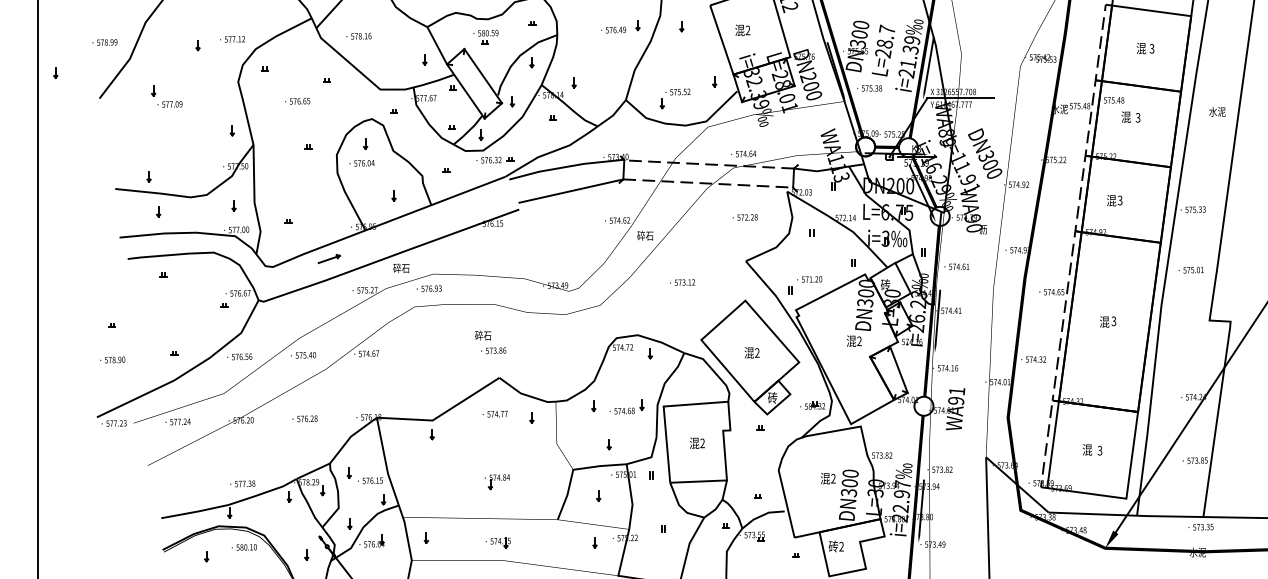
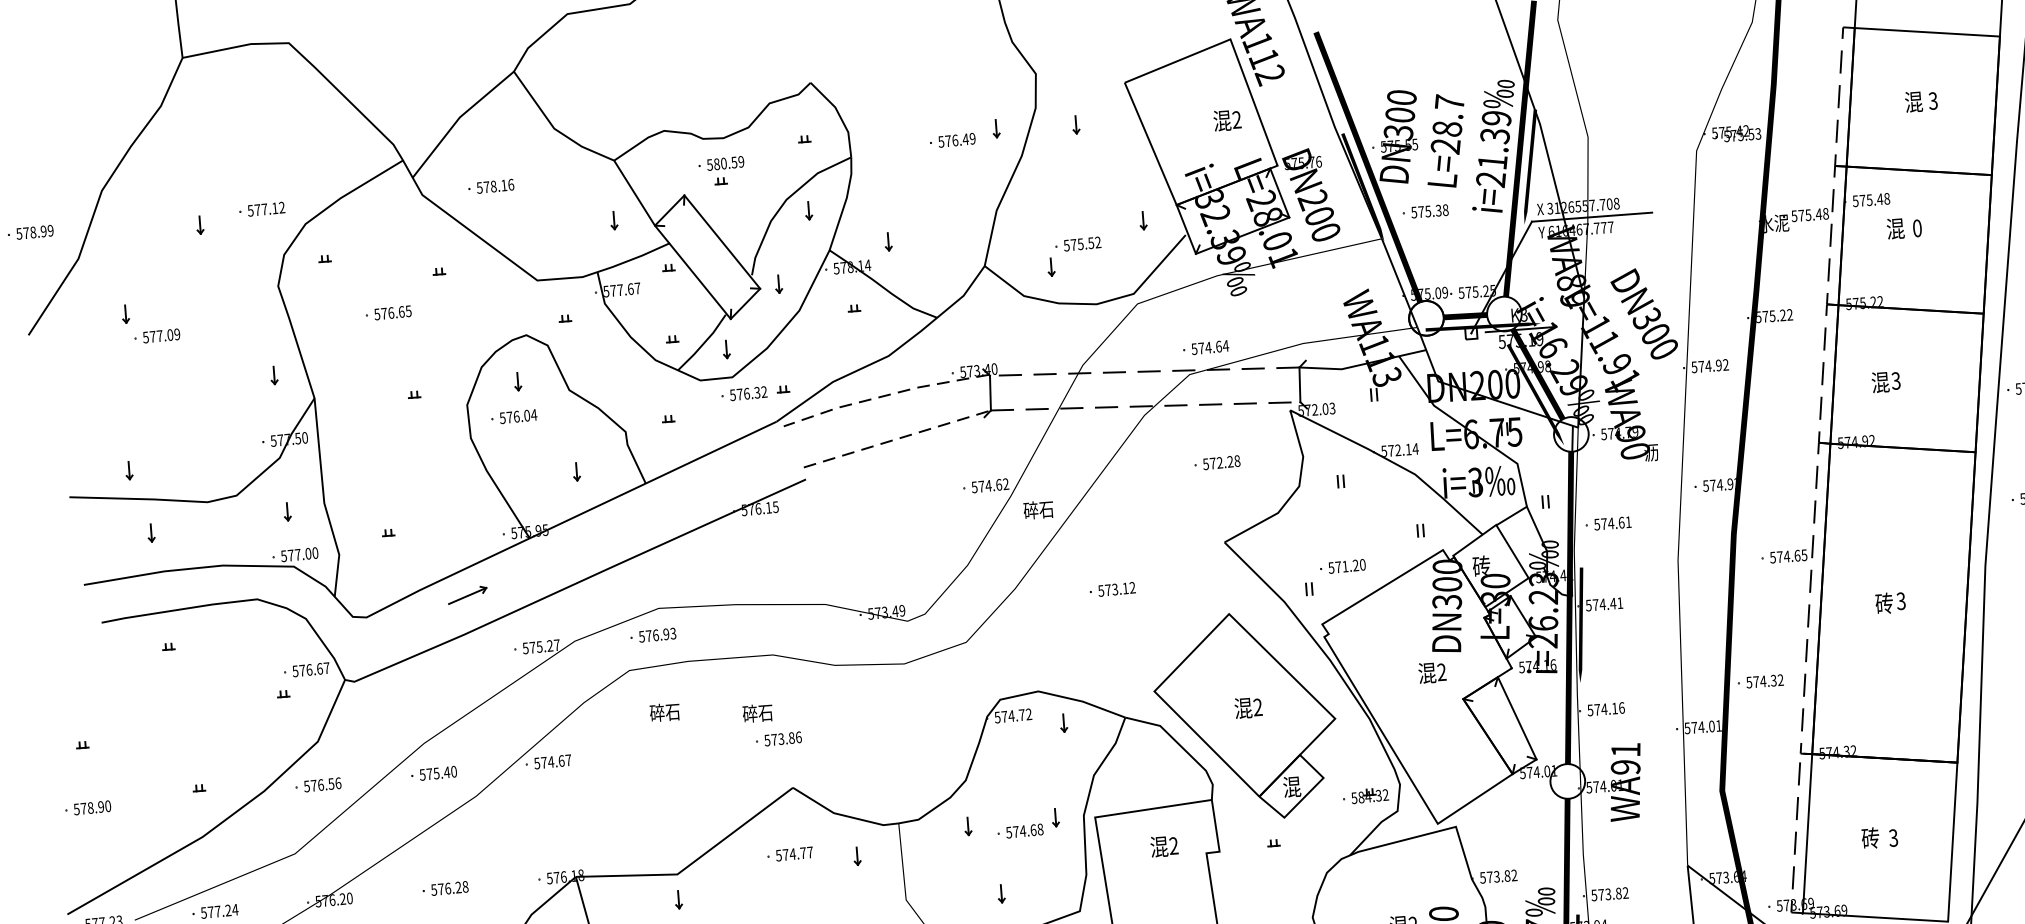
text: (742, 29) -> (1226, 118), moved
text: (1137, 117) -> (1916, 227), 3 -> 0
line: (565, 167) -> (884, 396), solid -> dashed
line: (570, 191) -> (896, 439), solid -> dashed
text: (401, 268) -> (665, 712), moved
text: (1104, 321) -> (1884, 602), 混 -> 砖
text: (772, 397) -> (1291, 786), 砖 -> 混
text: (697, 442) -> (1164, 845), moved
text: (1087, 449) -> (1870, 837), 混 -> 砖

